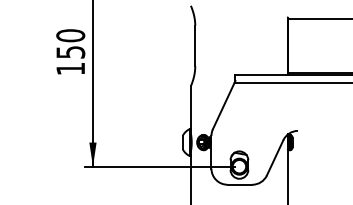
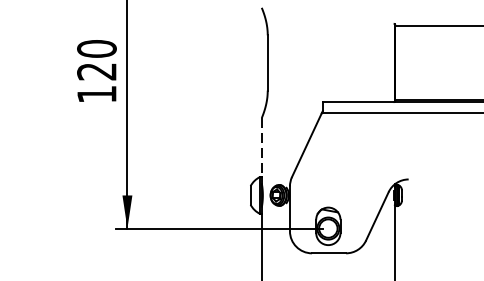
text: (70, 52) -> (96, 71), 150 -> 120
line: (190, 108) -> (261, 148), solid -> dashed

